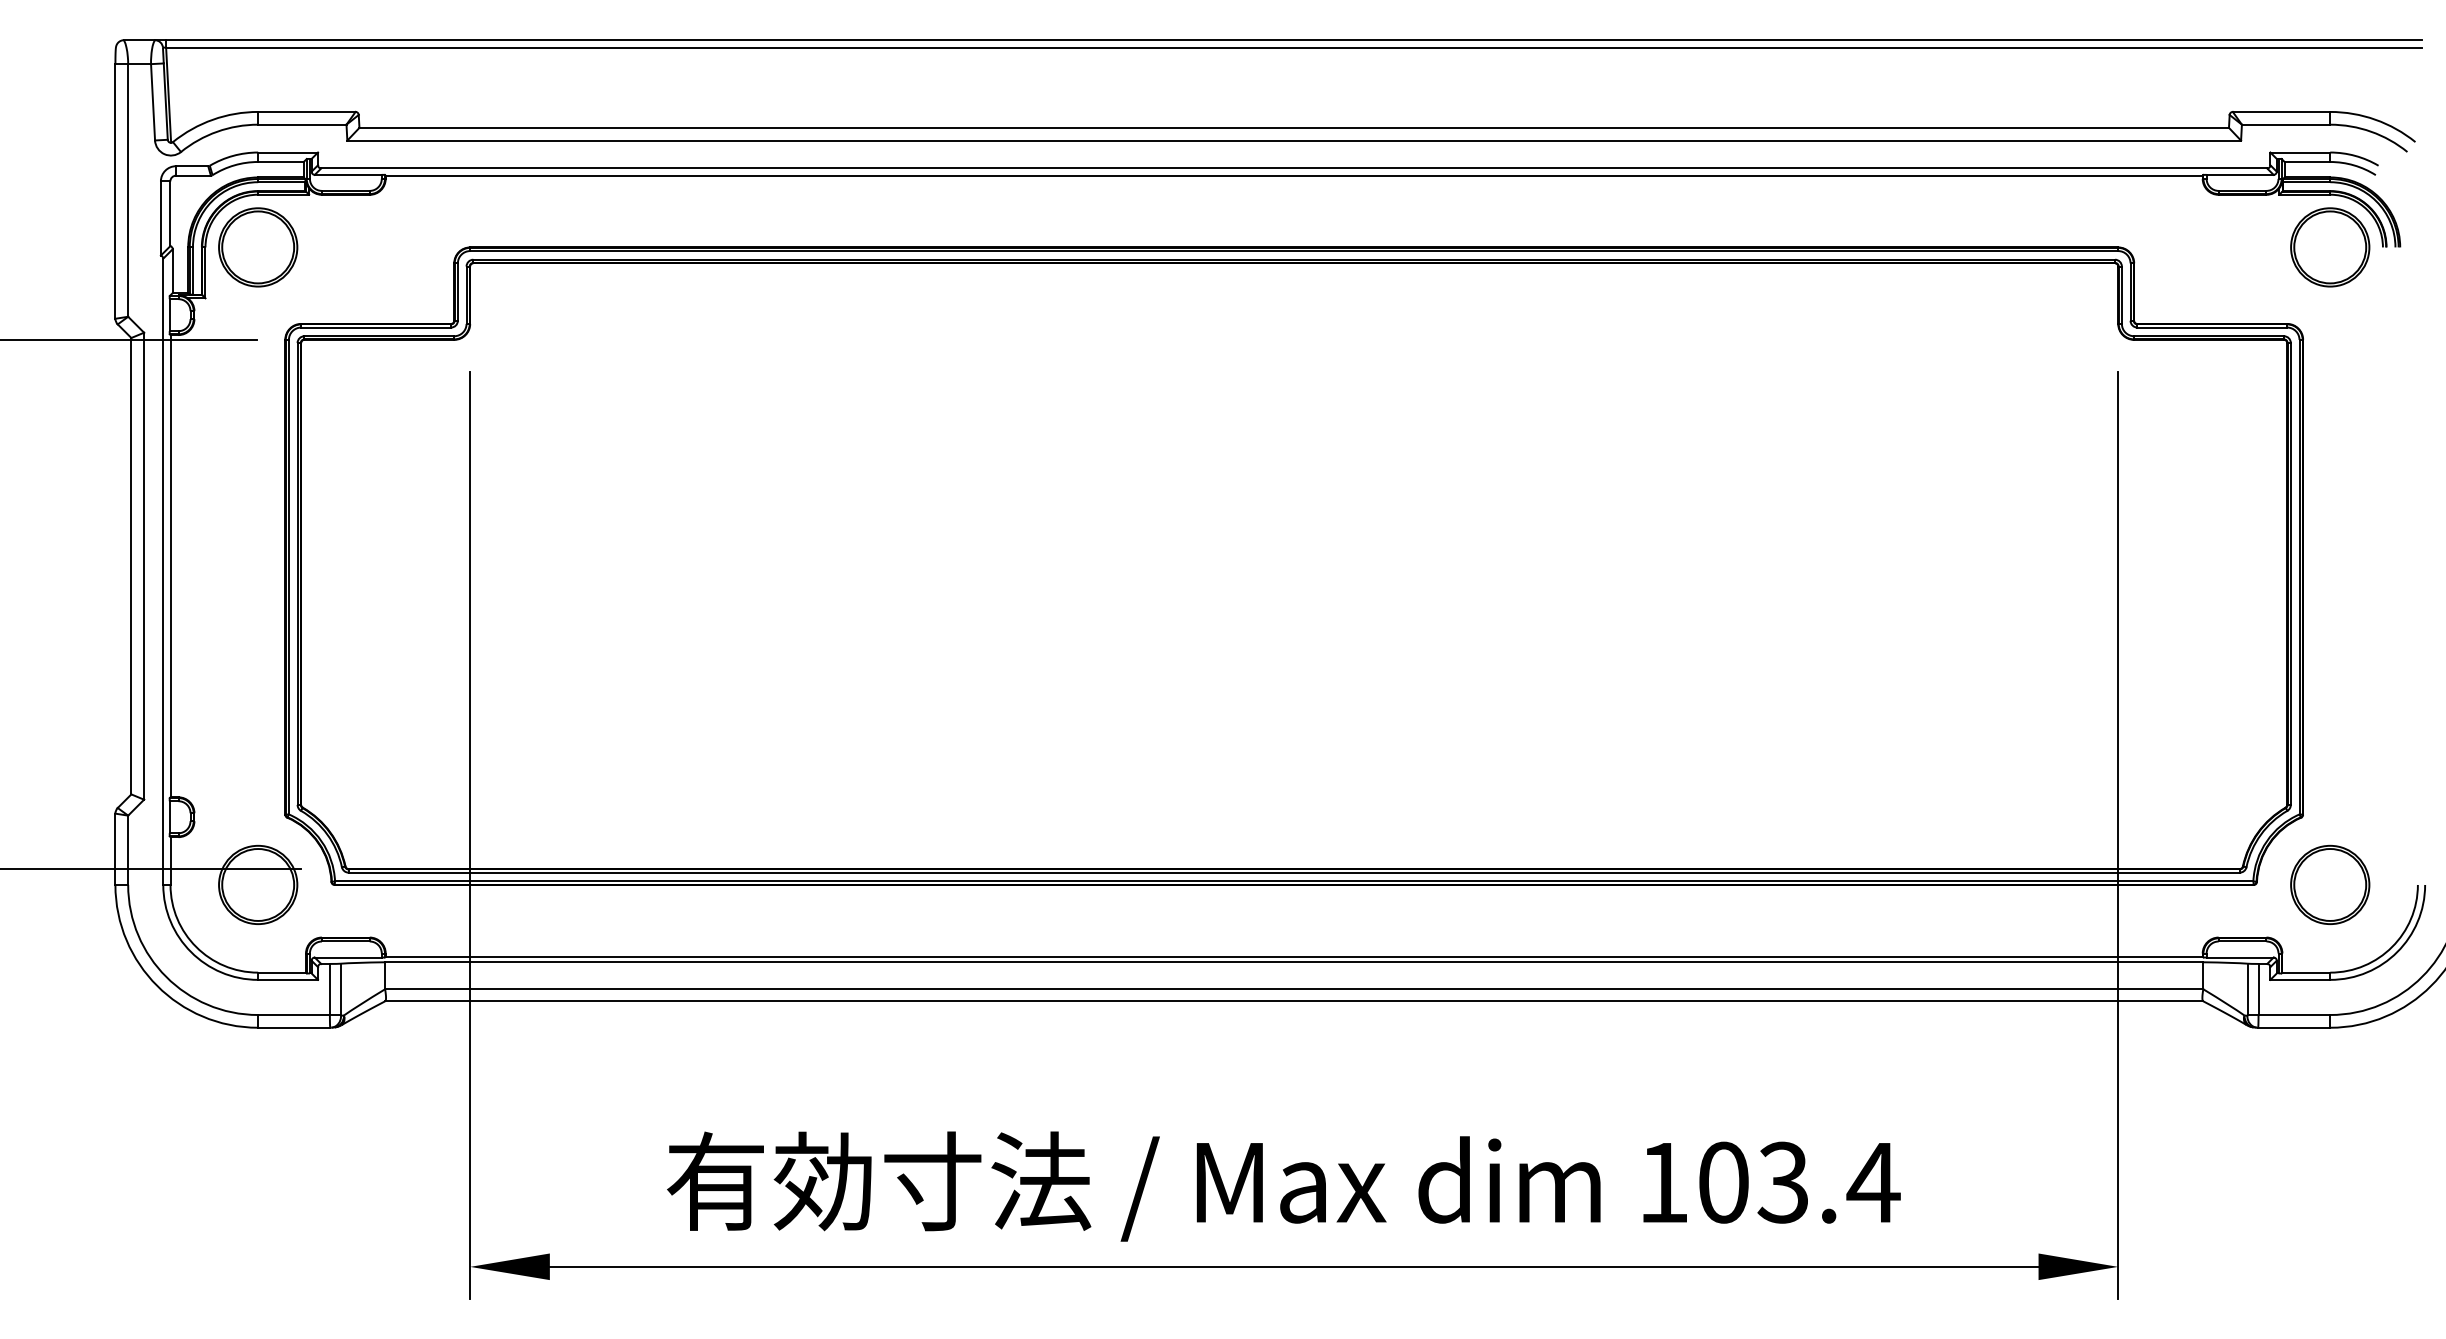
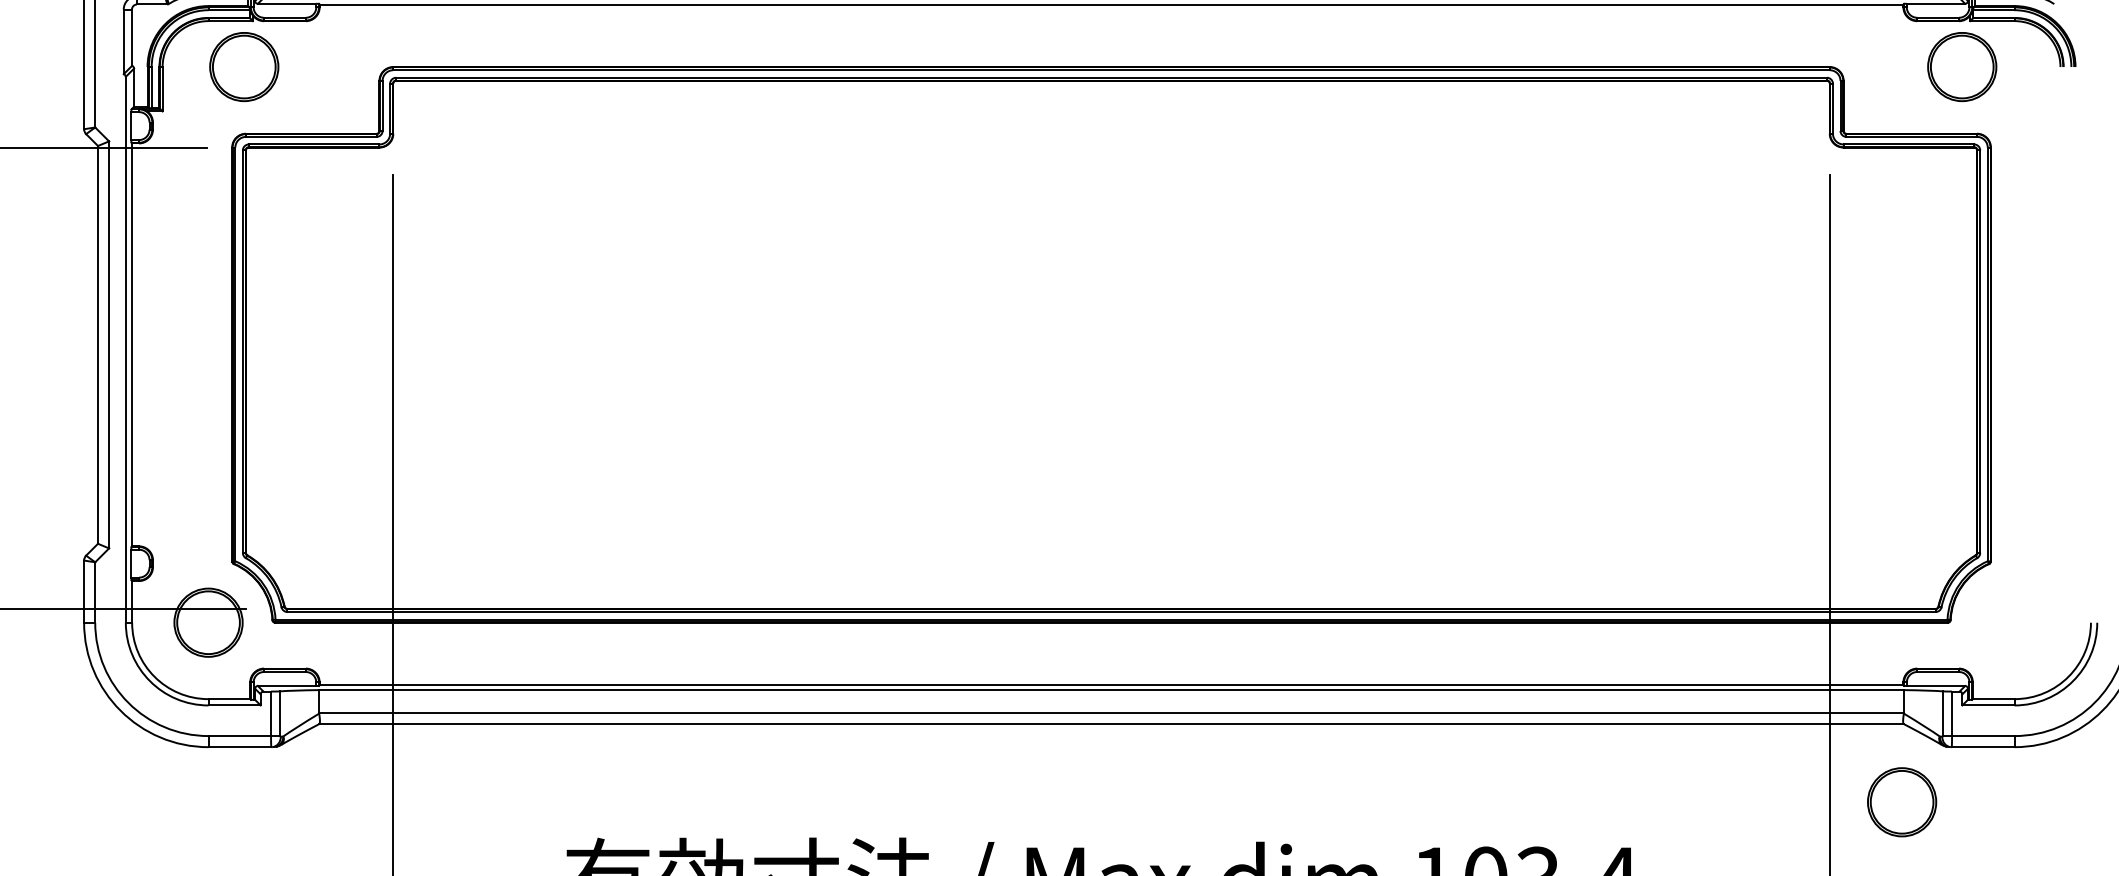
part: (258, 247) -> (244, 67), moved
part: (2330, 247) -> (1962, 67), moved
part: (2330, 884) -> (1902, 801), moved

